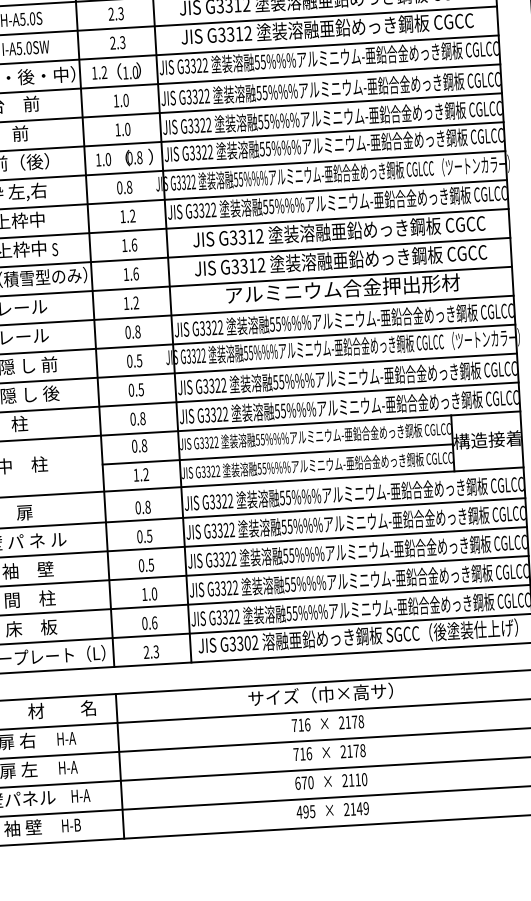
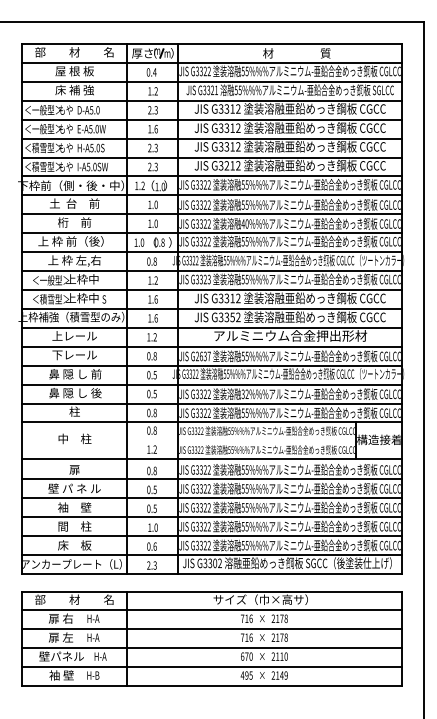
text: (230, 35) -> (226, 166), G3312 -> G3212
text: (262, 121) -> (244, 223), 55%%% -> 40%%%
text: (212, 211) -> (208, 280), G3322 -> G3323
text: (252, 265) -> (232, 317), G3312 -> G3352
text: (211, 328) -> (203, 356), G3322 -> G2637
text: (277, 381) -> (244, 393), 55%%% -> 32%%%
line: (277, 454) -> (241, 441), removed

